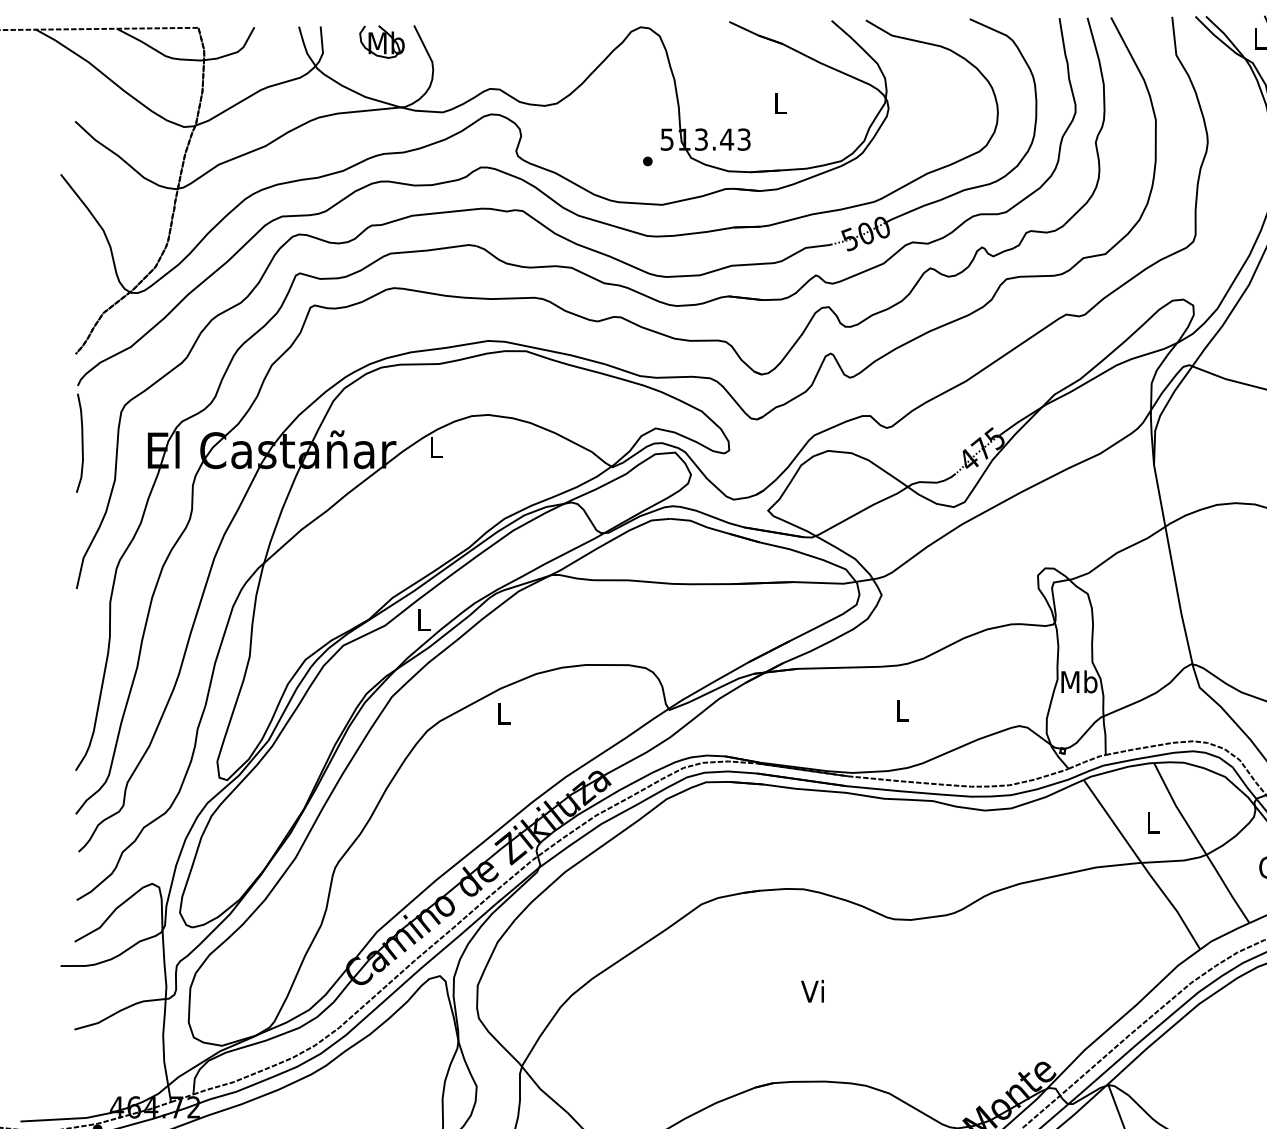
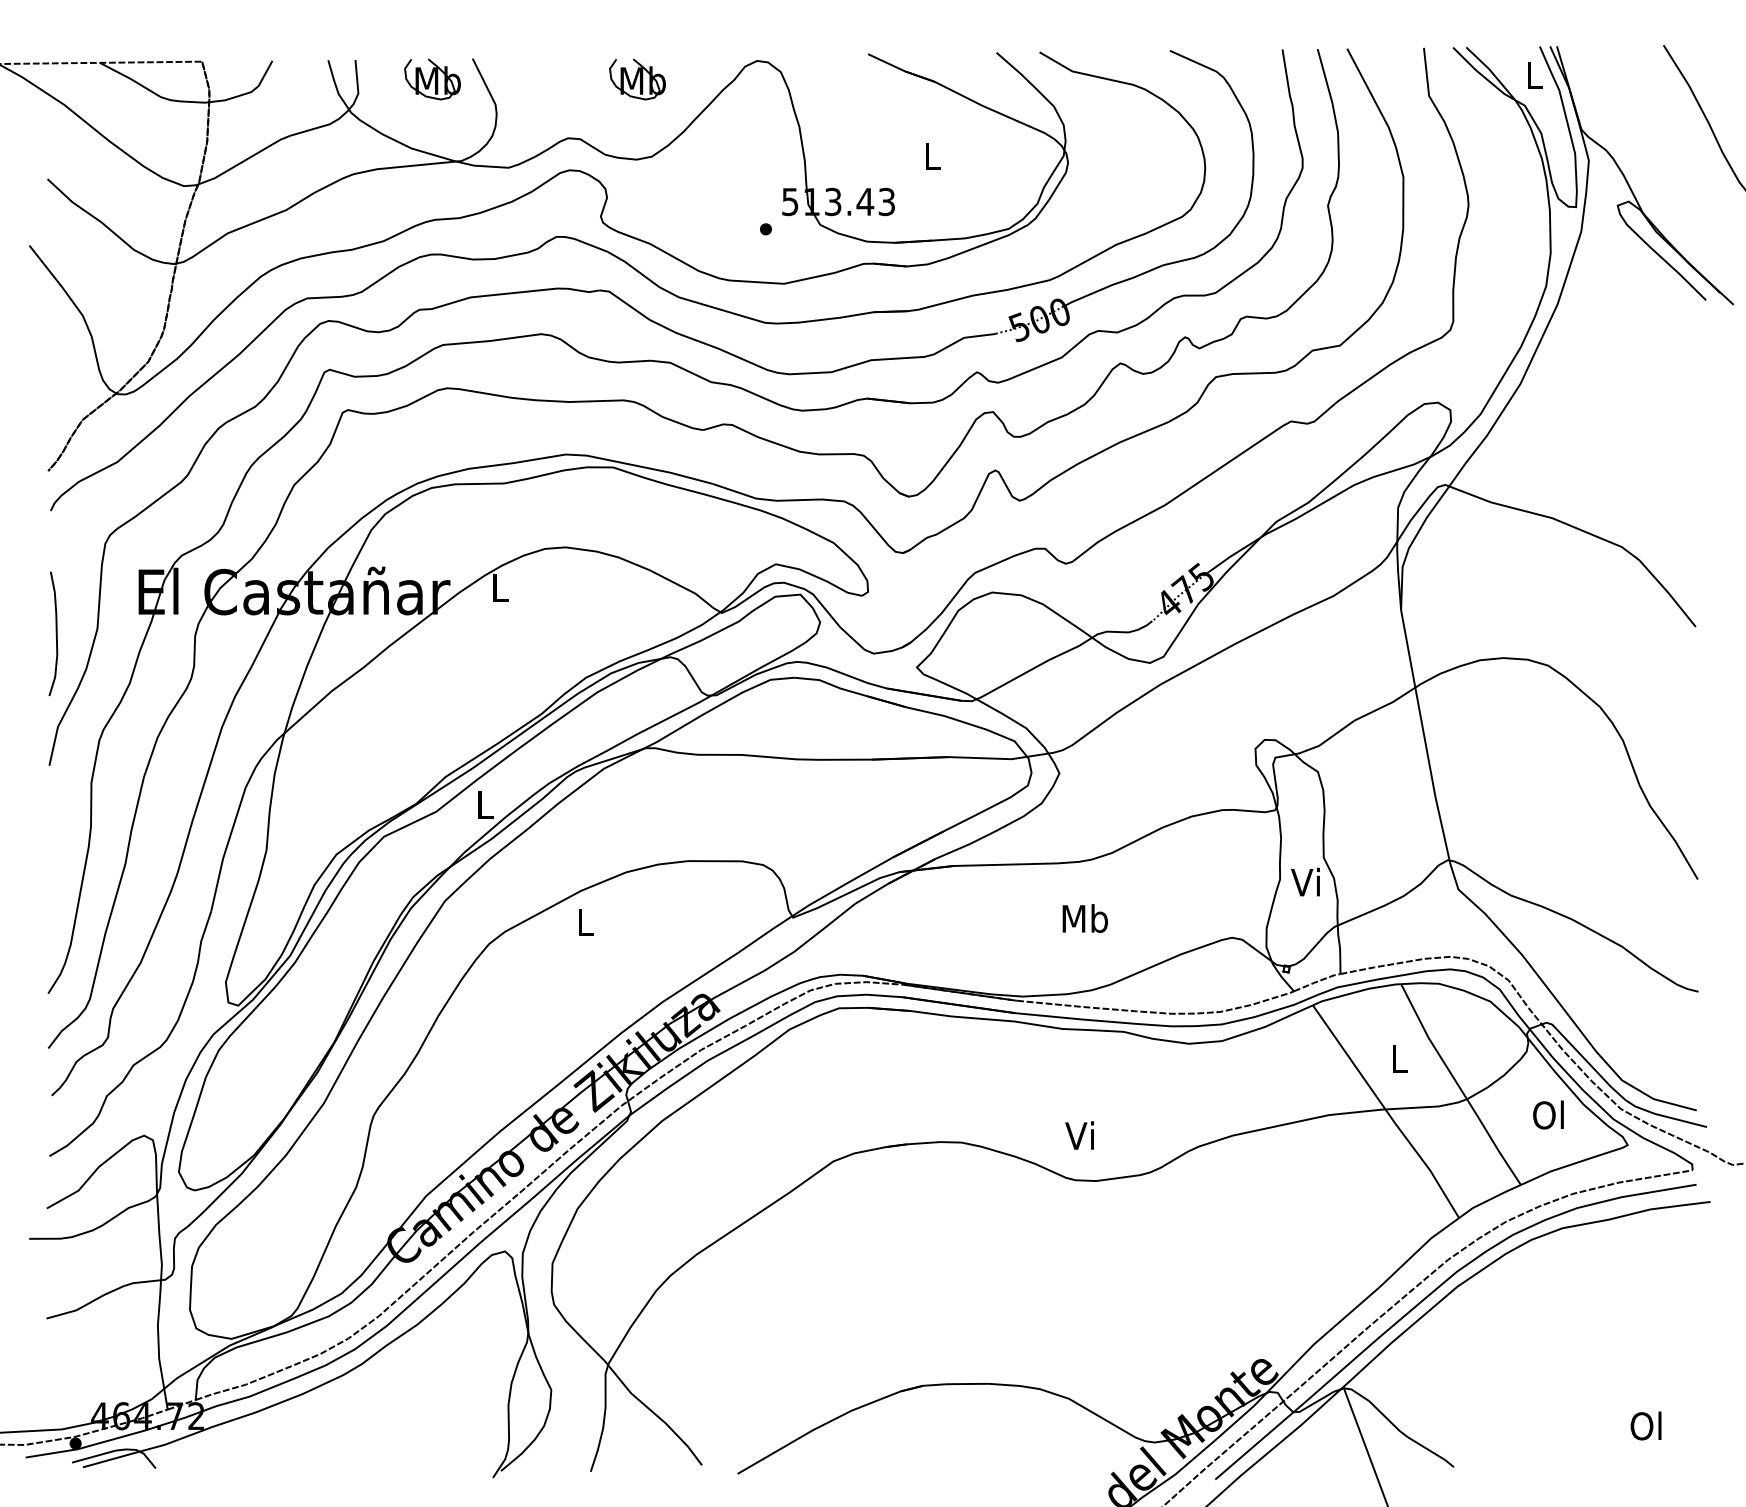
part: (545, 42) -> (637, 79), added
curve: (81, 442) -> (55, 633), moved
text: (1079, 681) -> (1307, 881), Mb -> Vi
text: (902, 710) -> (1085, 918), L -> Mb
text: (812, 991) -> (1079, 1135), moved

